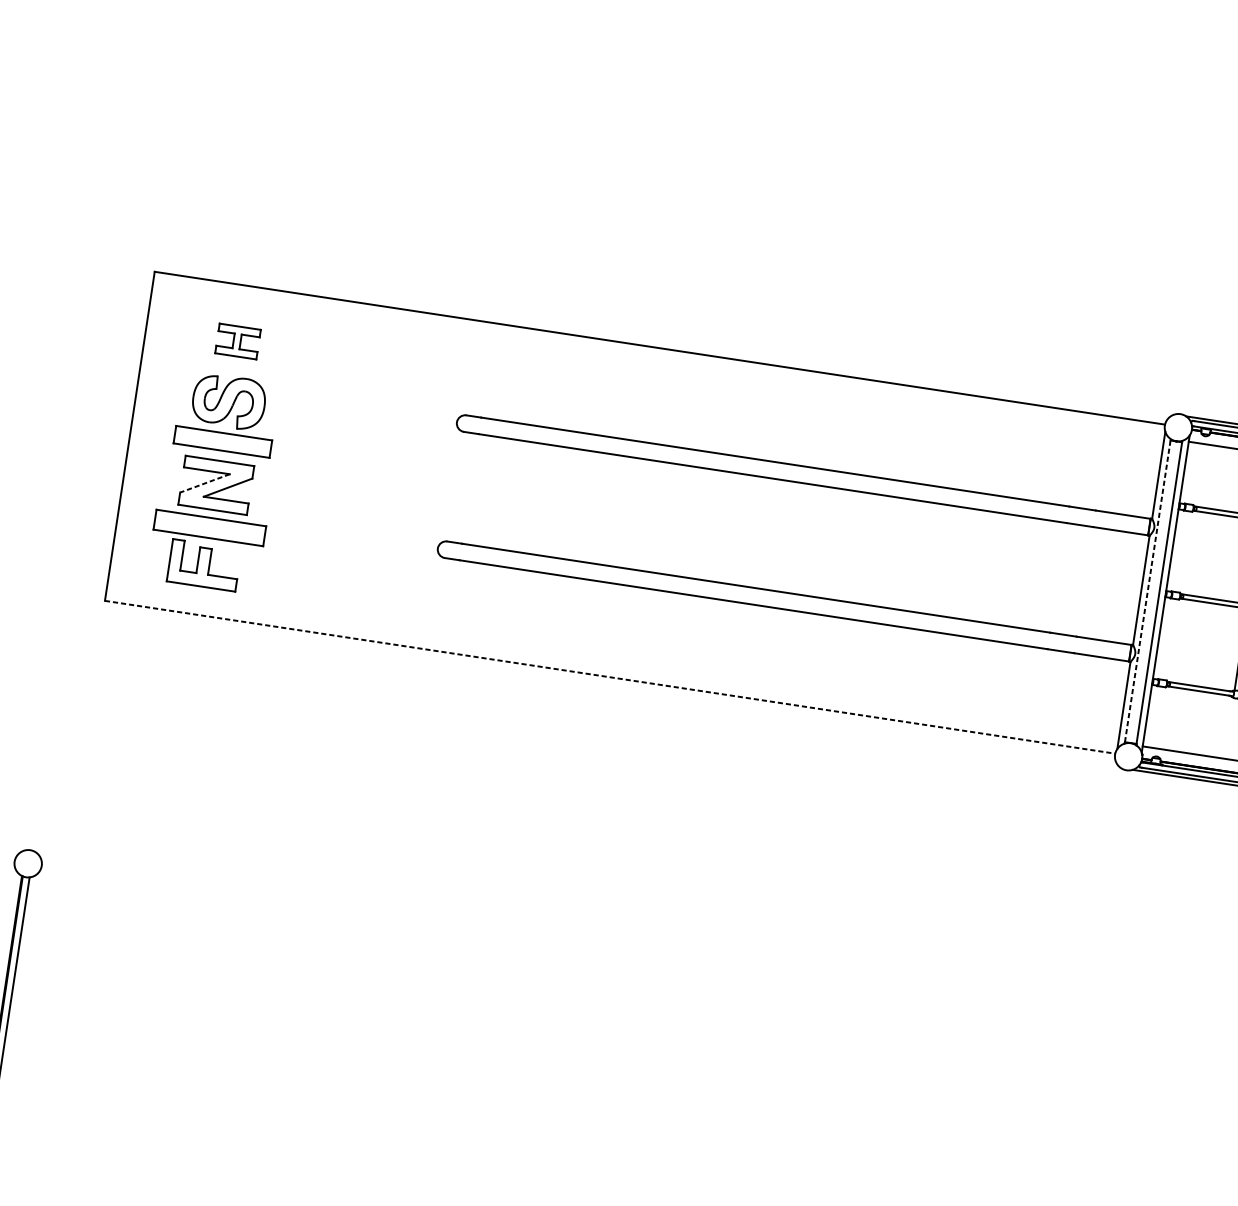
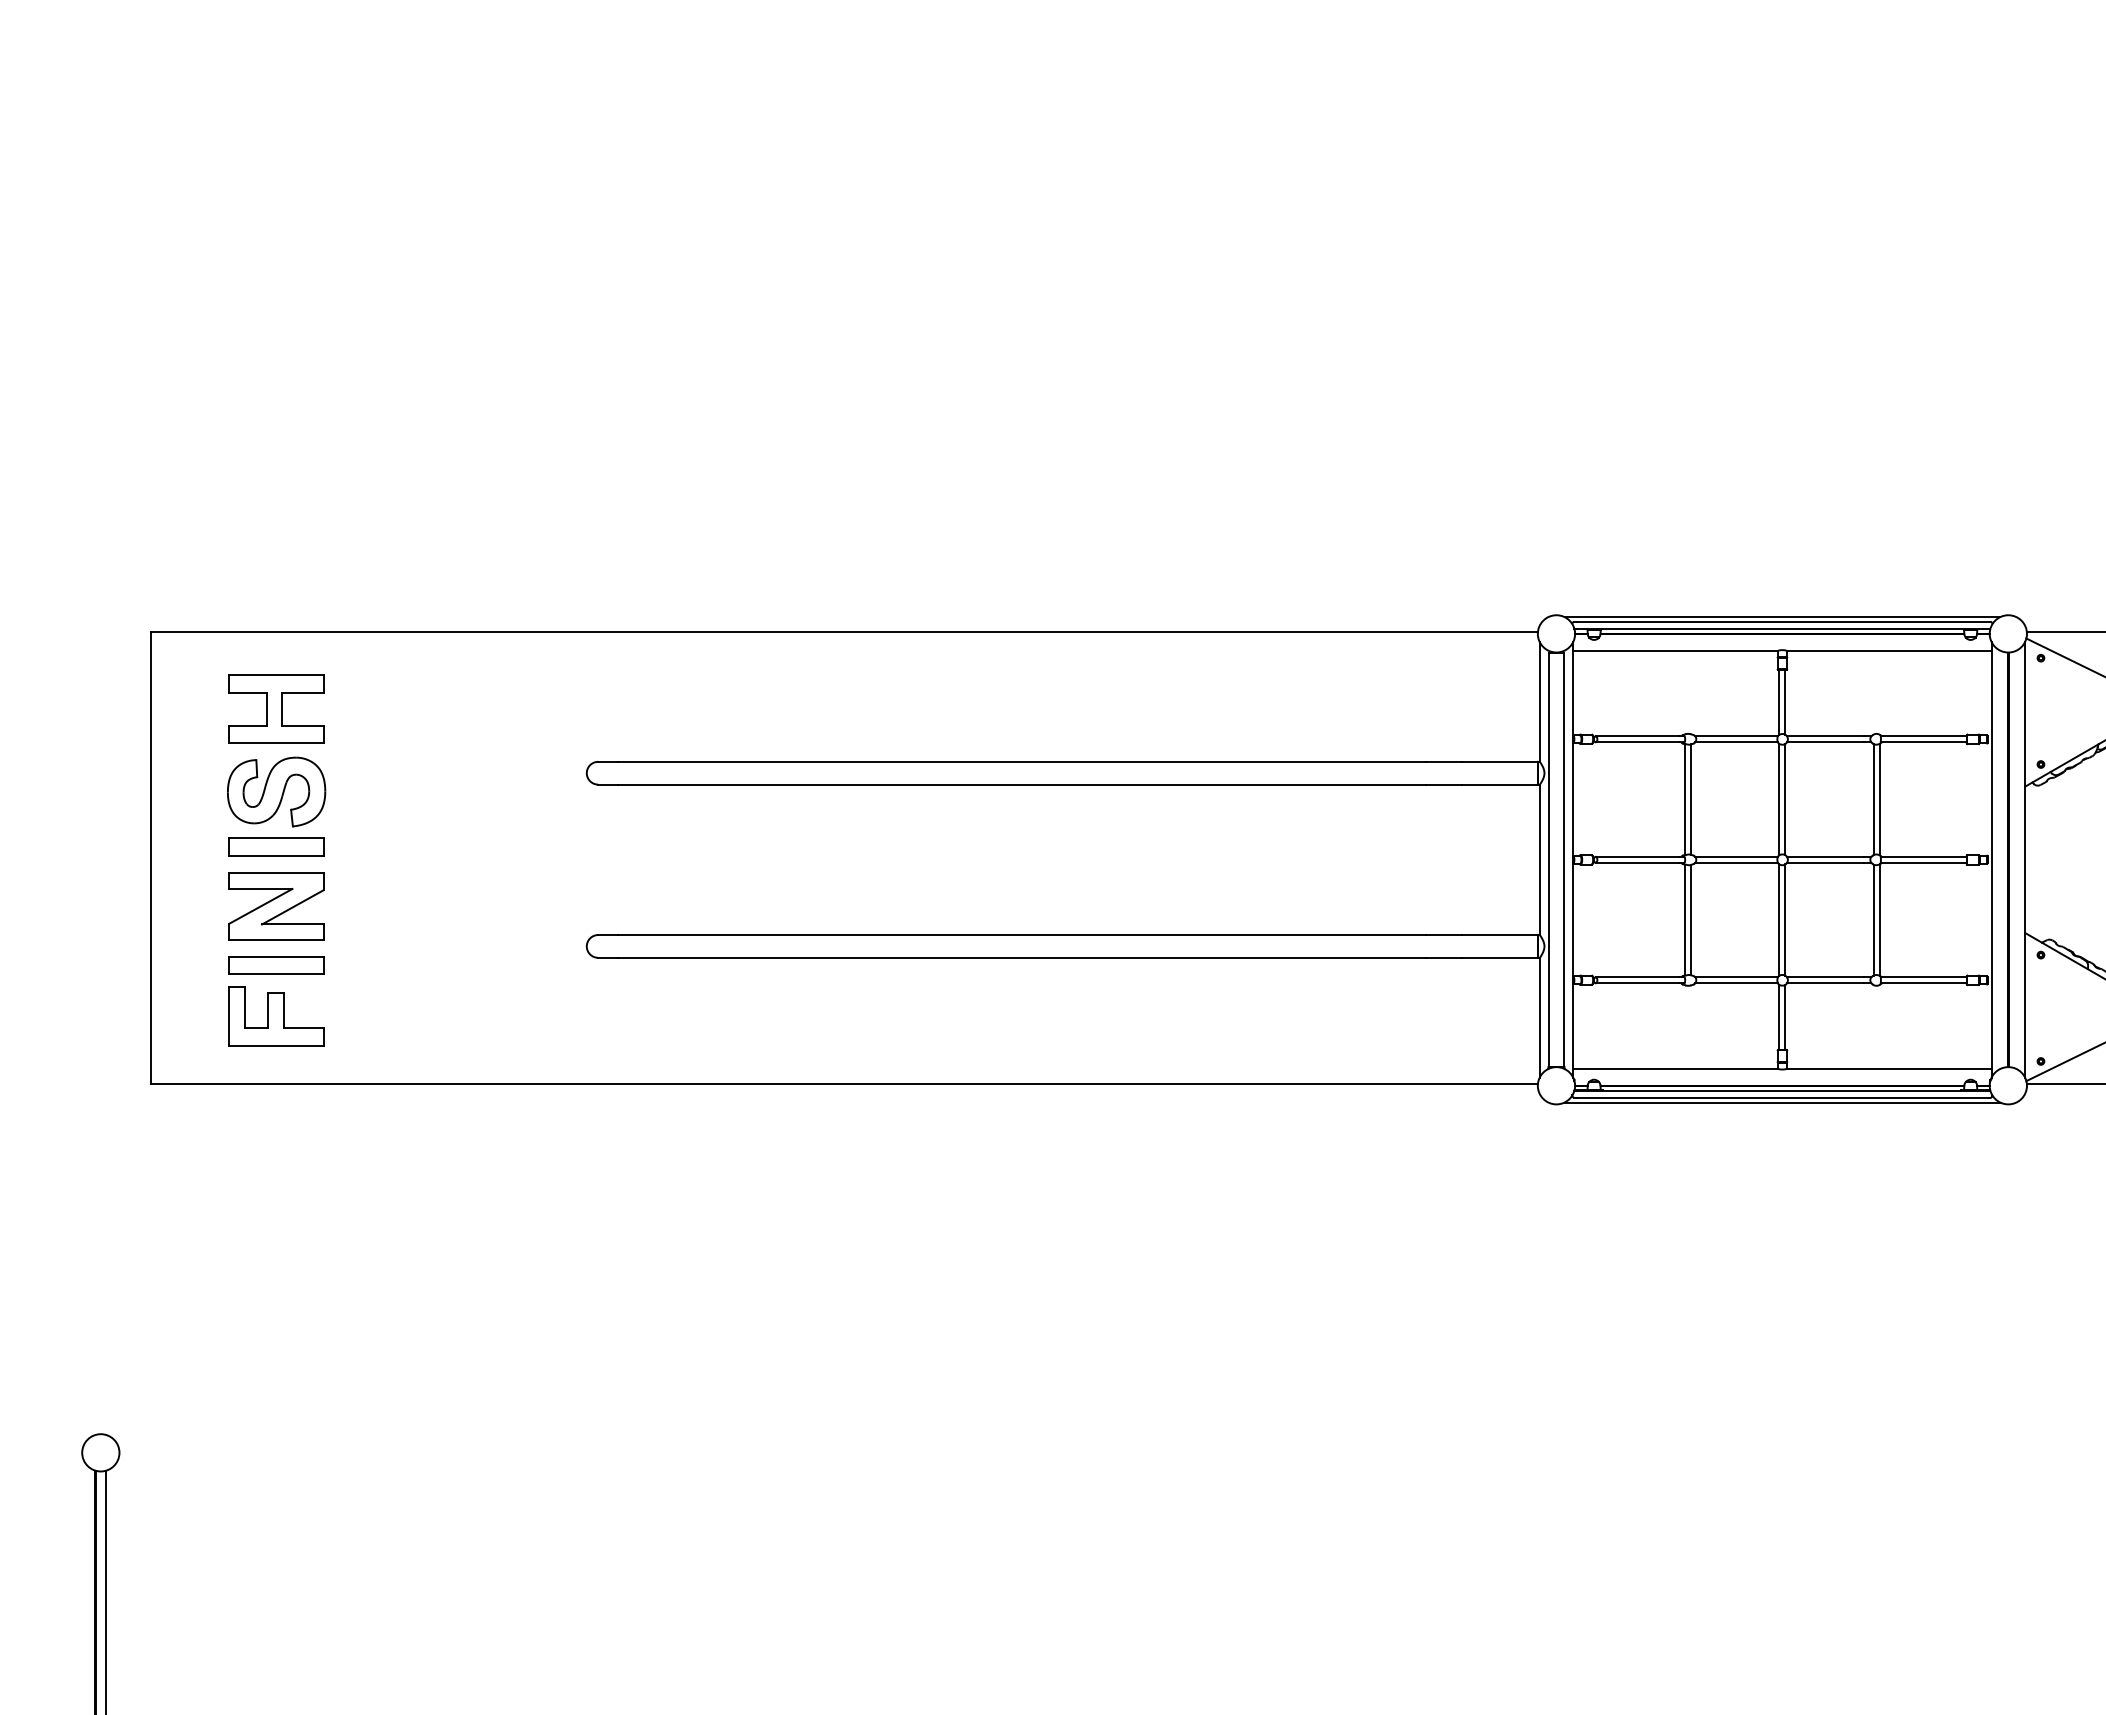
part: (238, 341) -> (276, 708), size x1.67
part: (222, 441) -> (276, 846), size x0.71
line: (204, 483) -> (260, 906), dashed -> solid
part: (209, 528) -> (276, 965), size x0.62
line: (1147, 591) -> (1548, 859), dashed -> solid
line: (610, 677) -> (844, 1084), dashed -> solid

